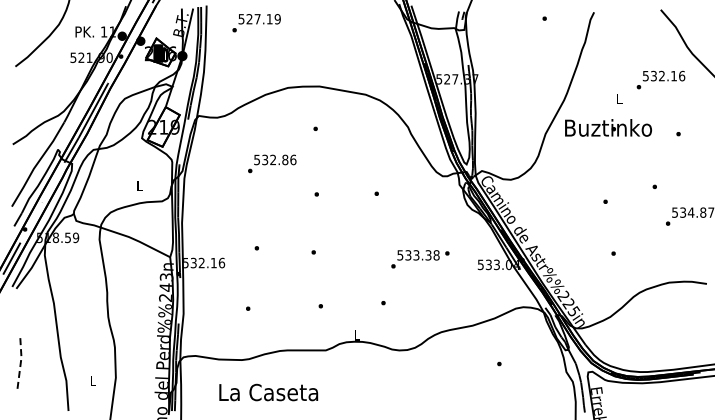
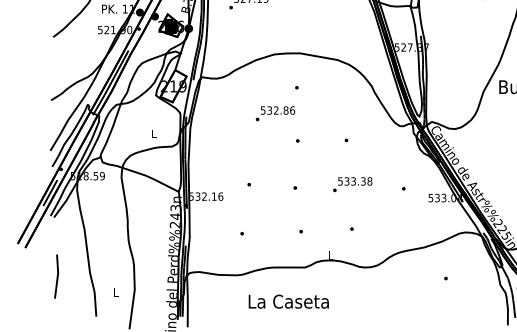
text: (272, 163) -> (275, 113), moved
text: (415, 259) -> (352, 184), moved
line: (21, 360) -> (58, 275), dashed -> solid
text: (268, 392) -> (288, 301), moved

